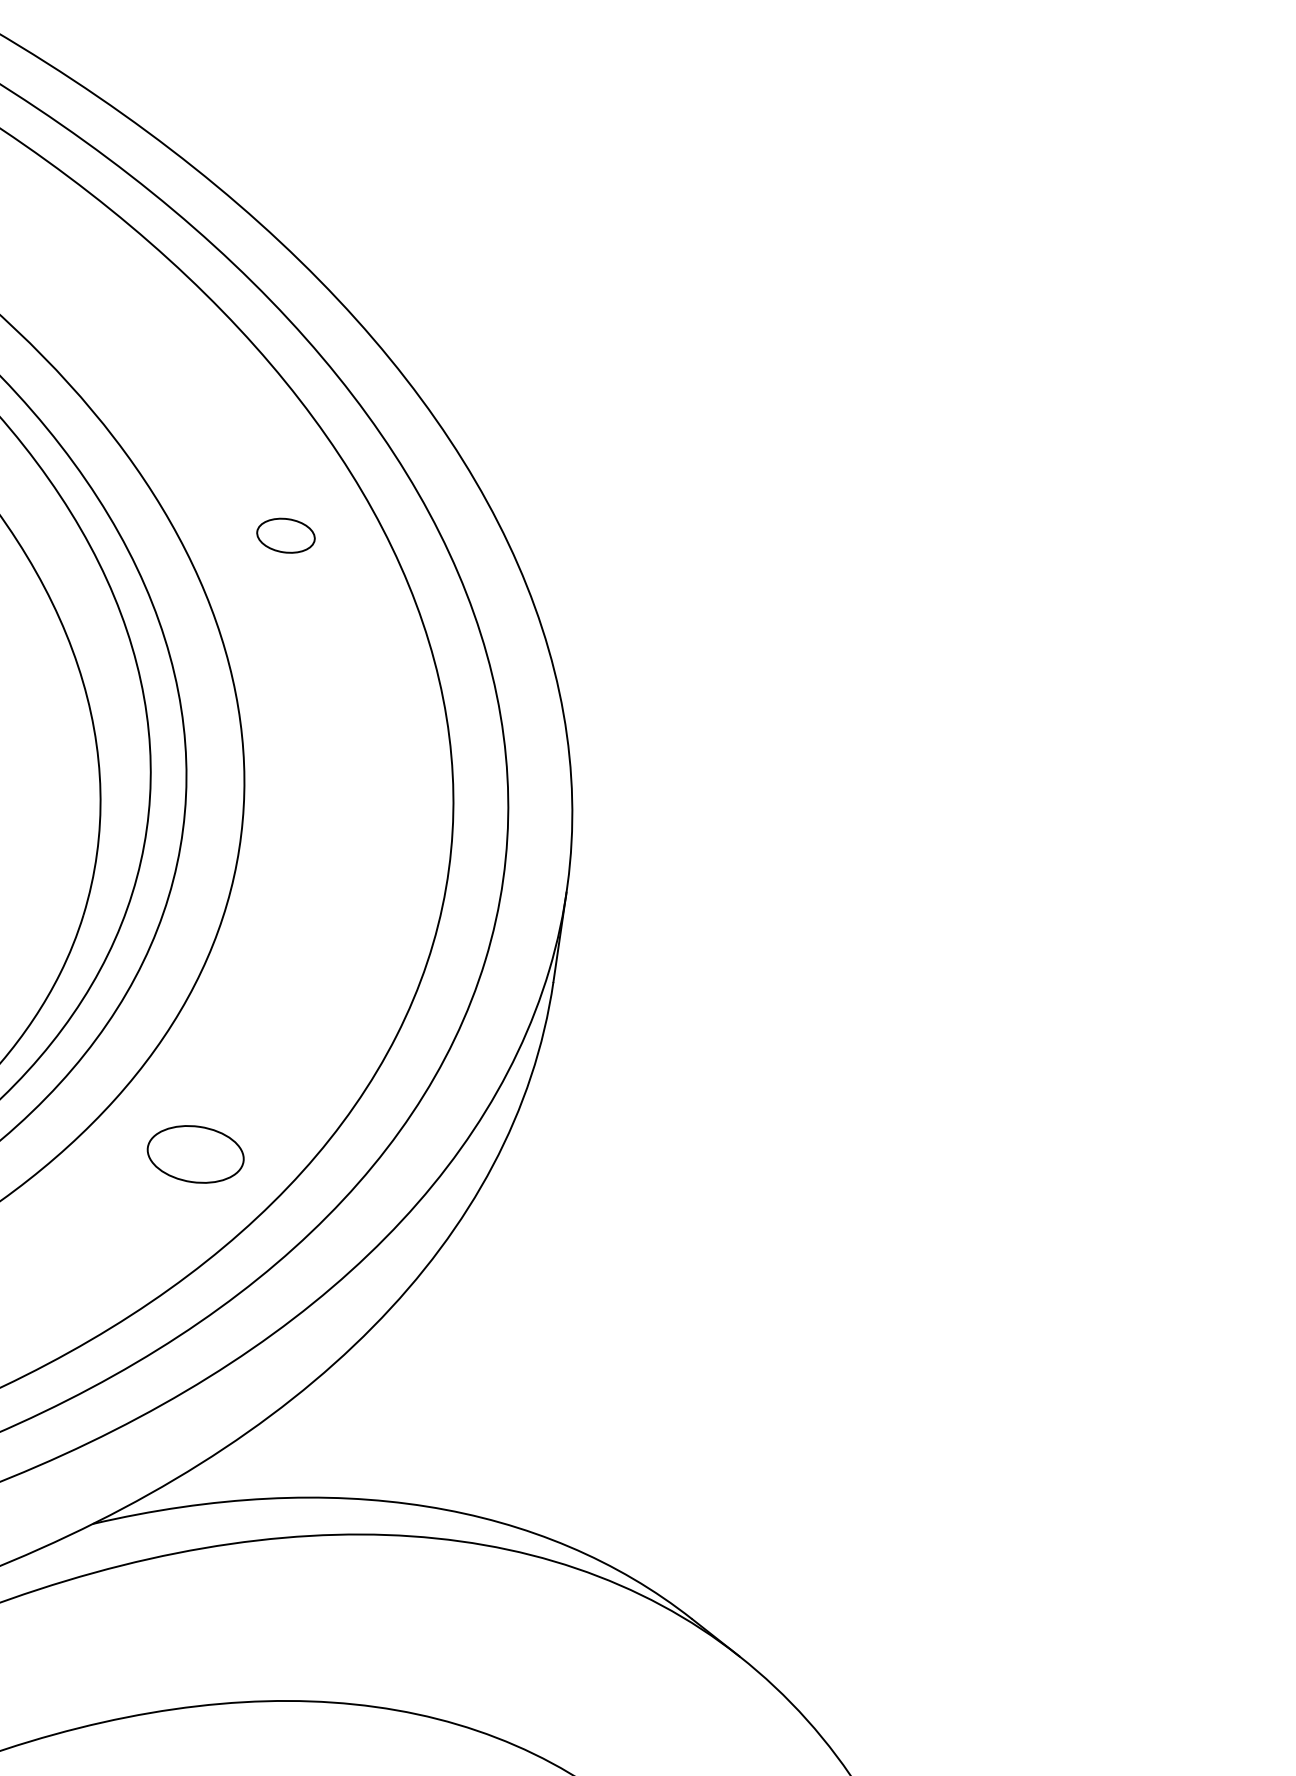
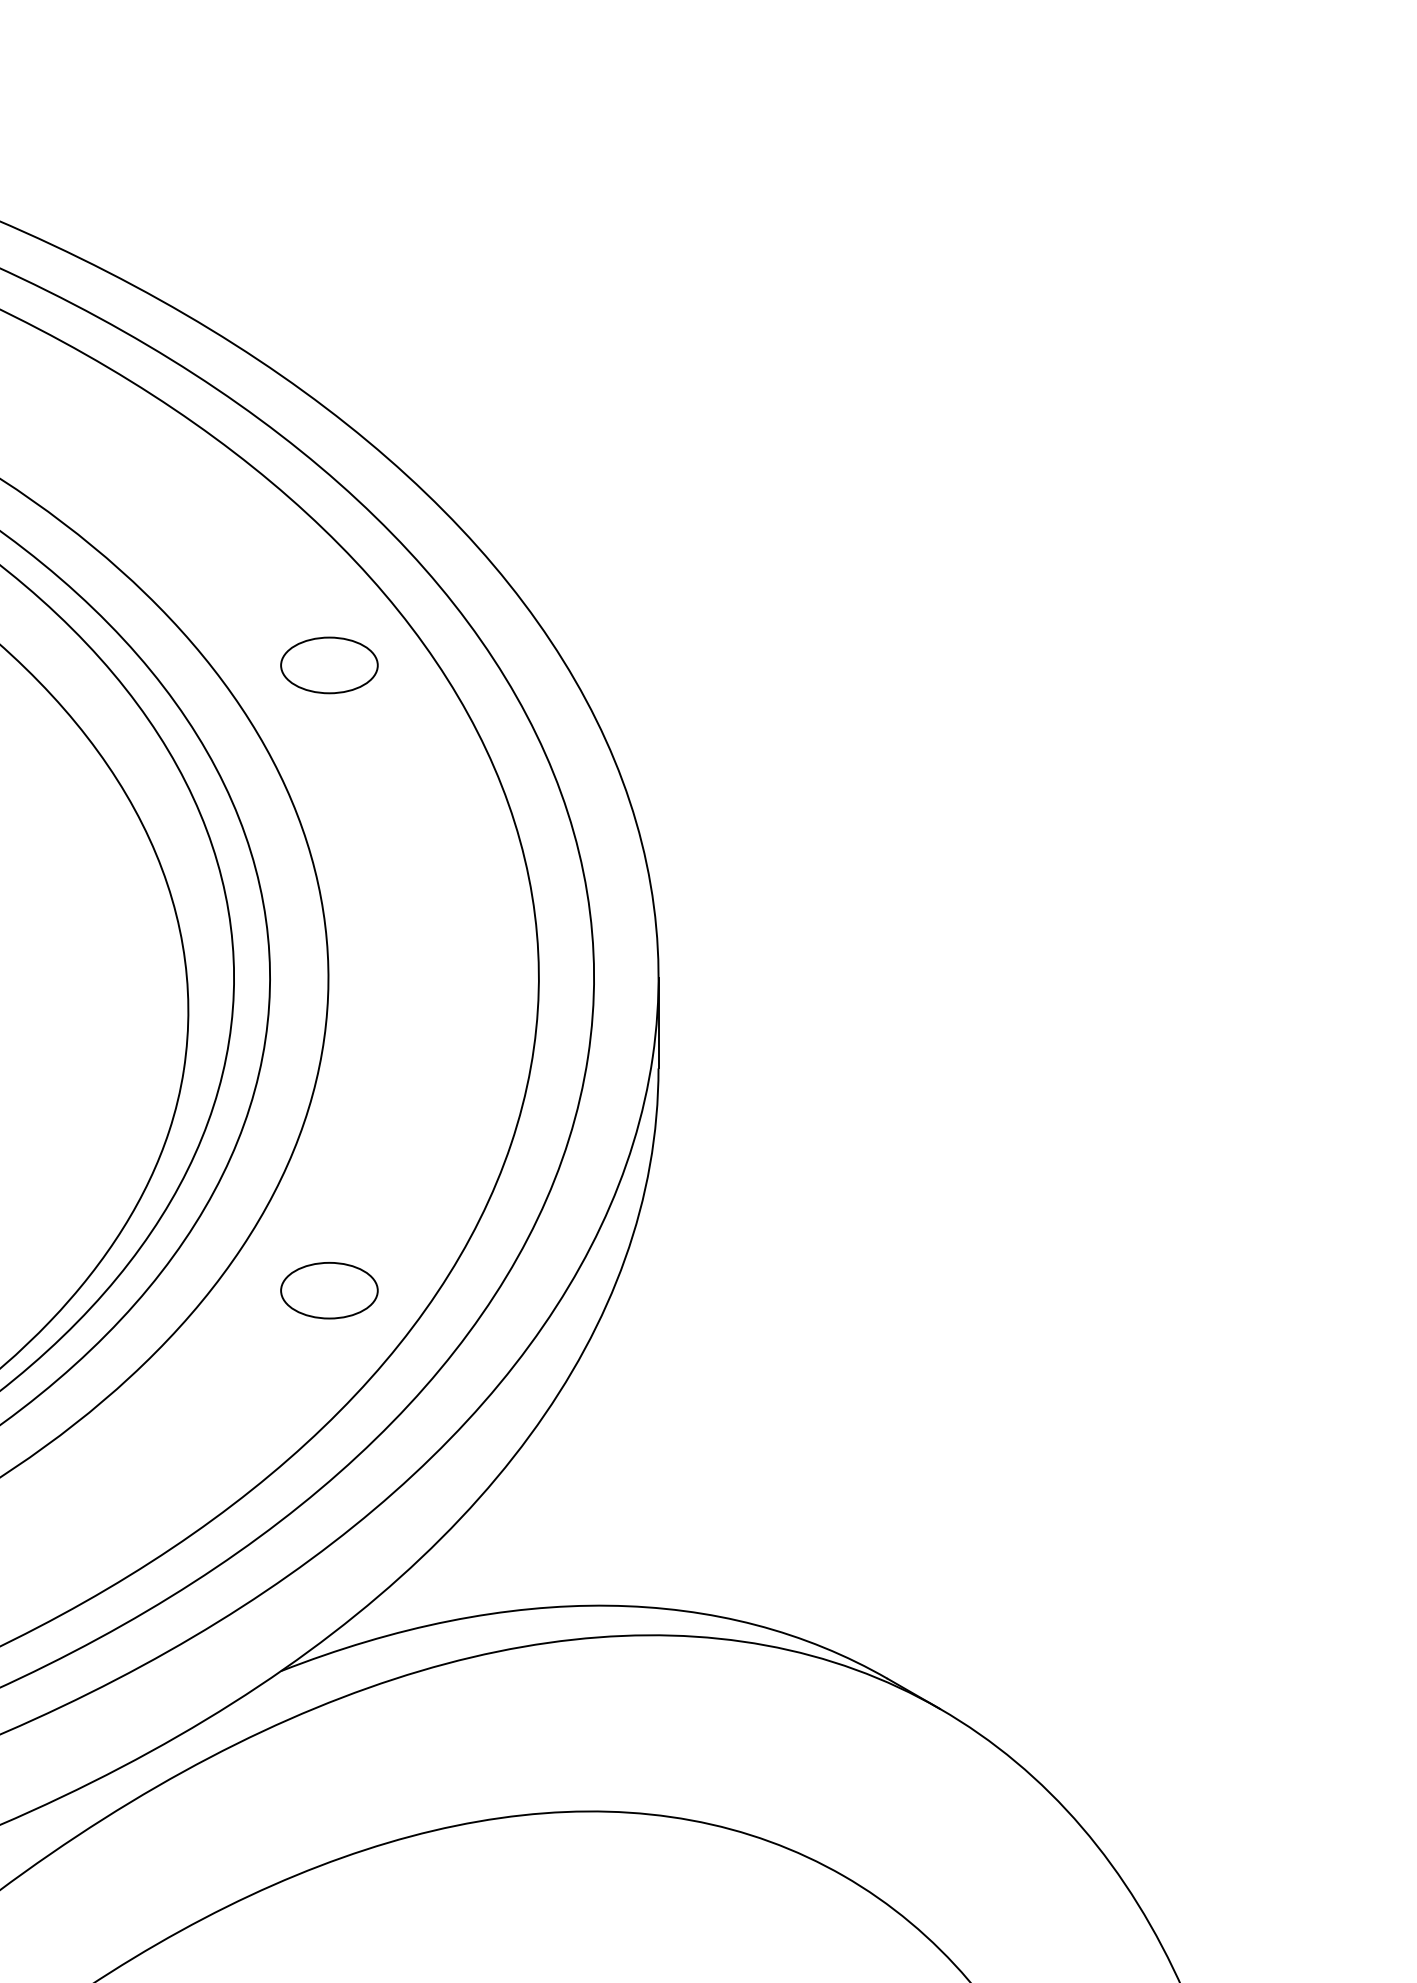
part: (286, 535) -> (329, 665), size x1.67

